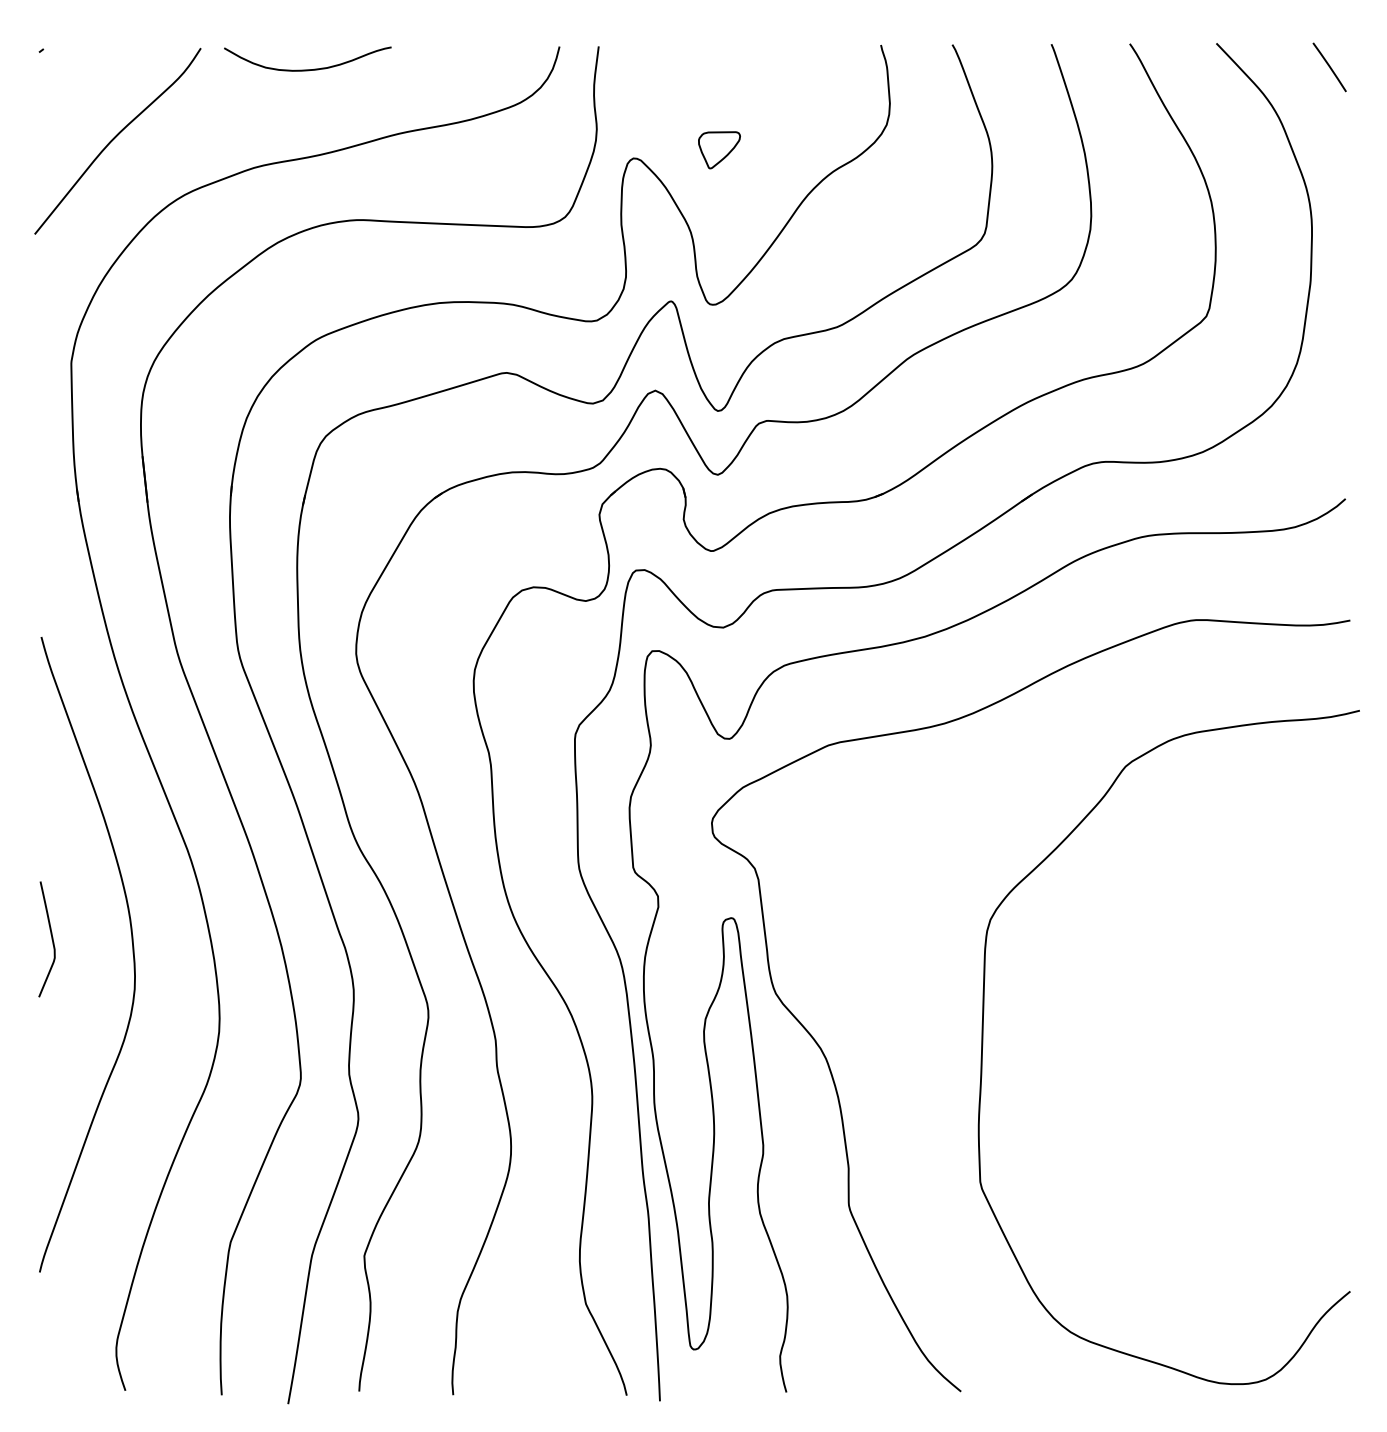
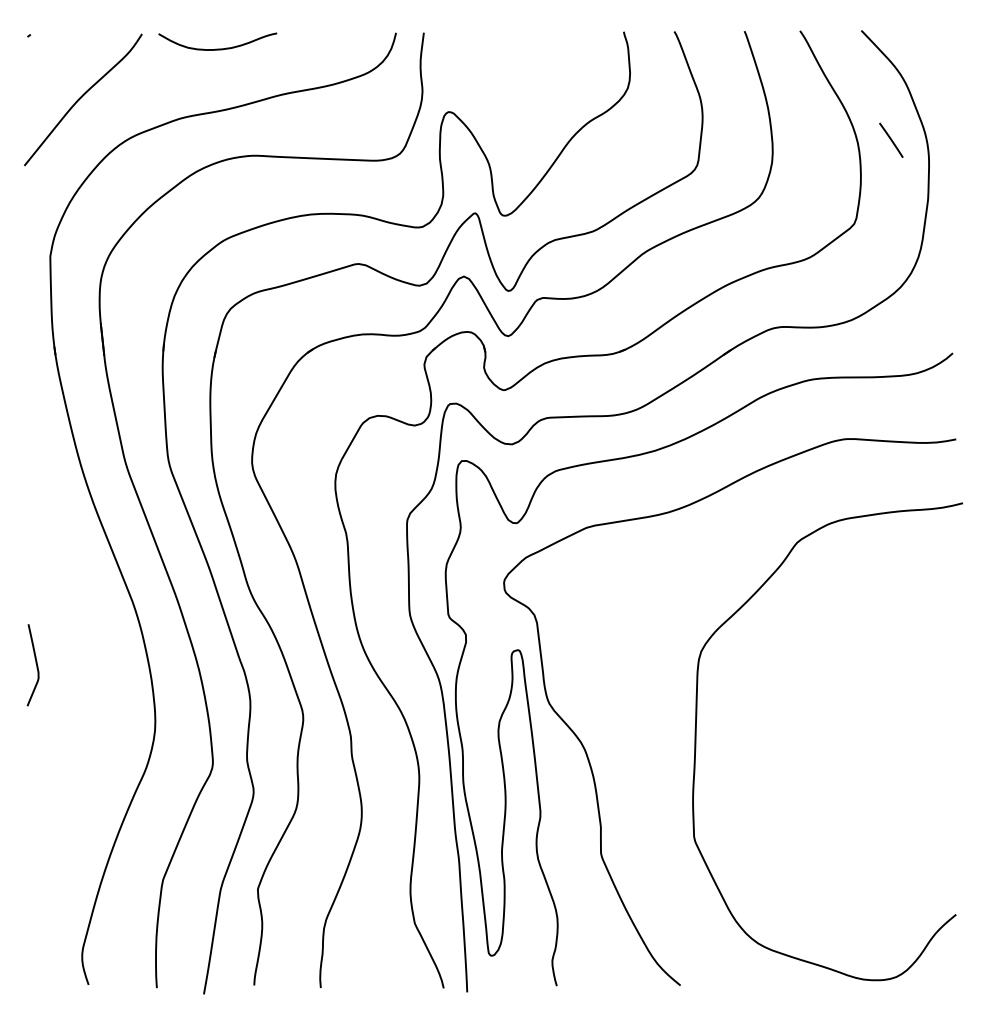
line: (1329, 67) -> (891, 140), moved
part: (719, 150) -> (509, 106), removed
curve: (132, 953) -> (93, 675), removed

